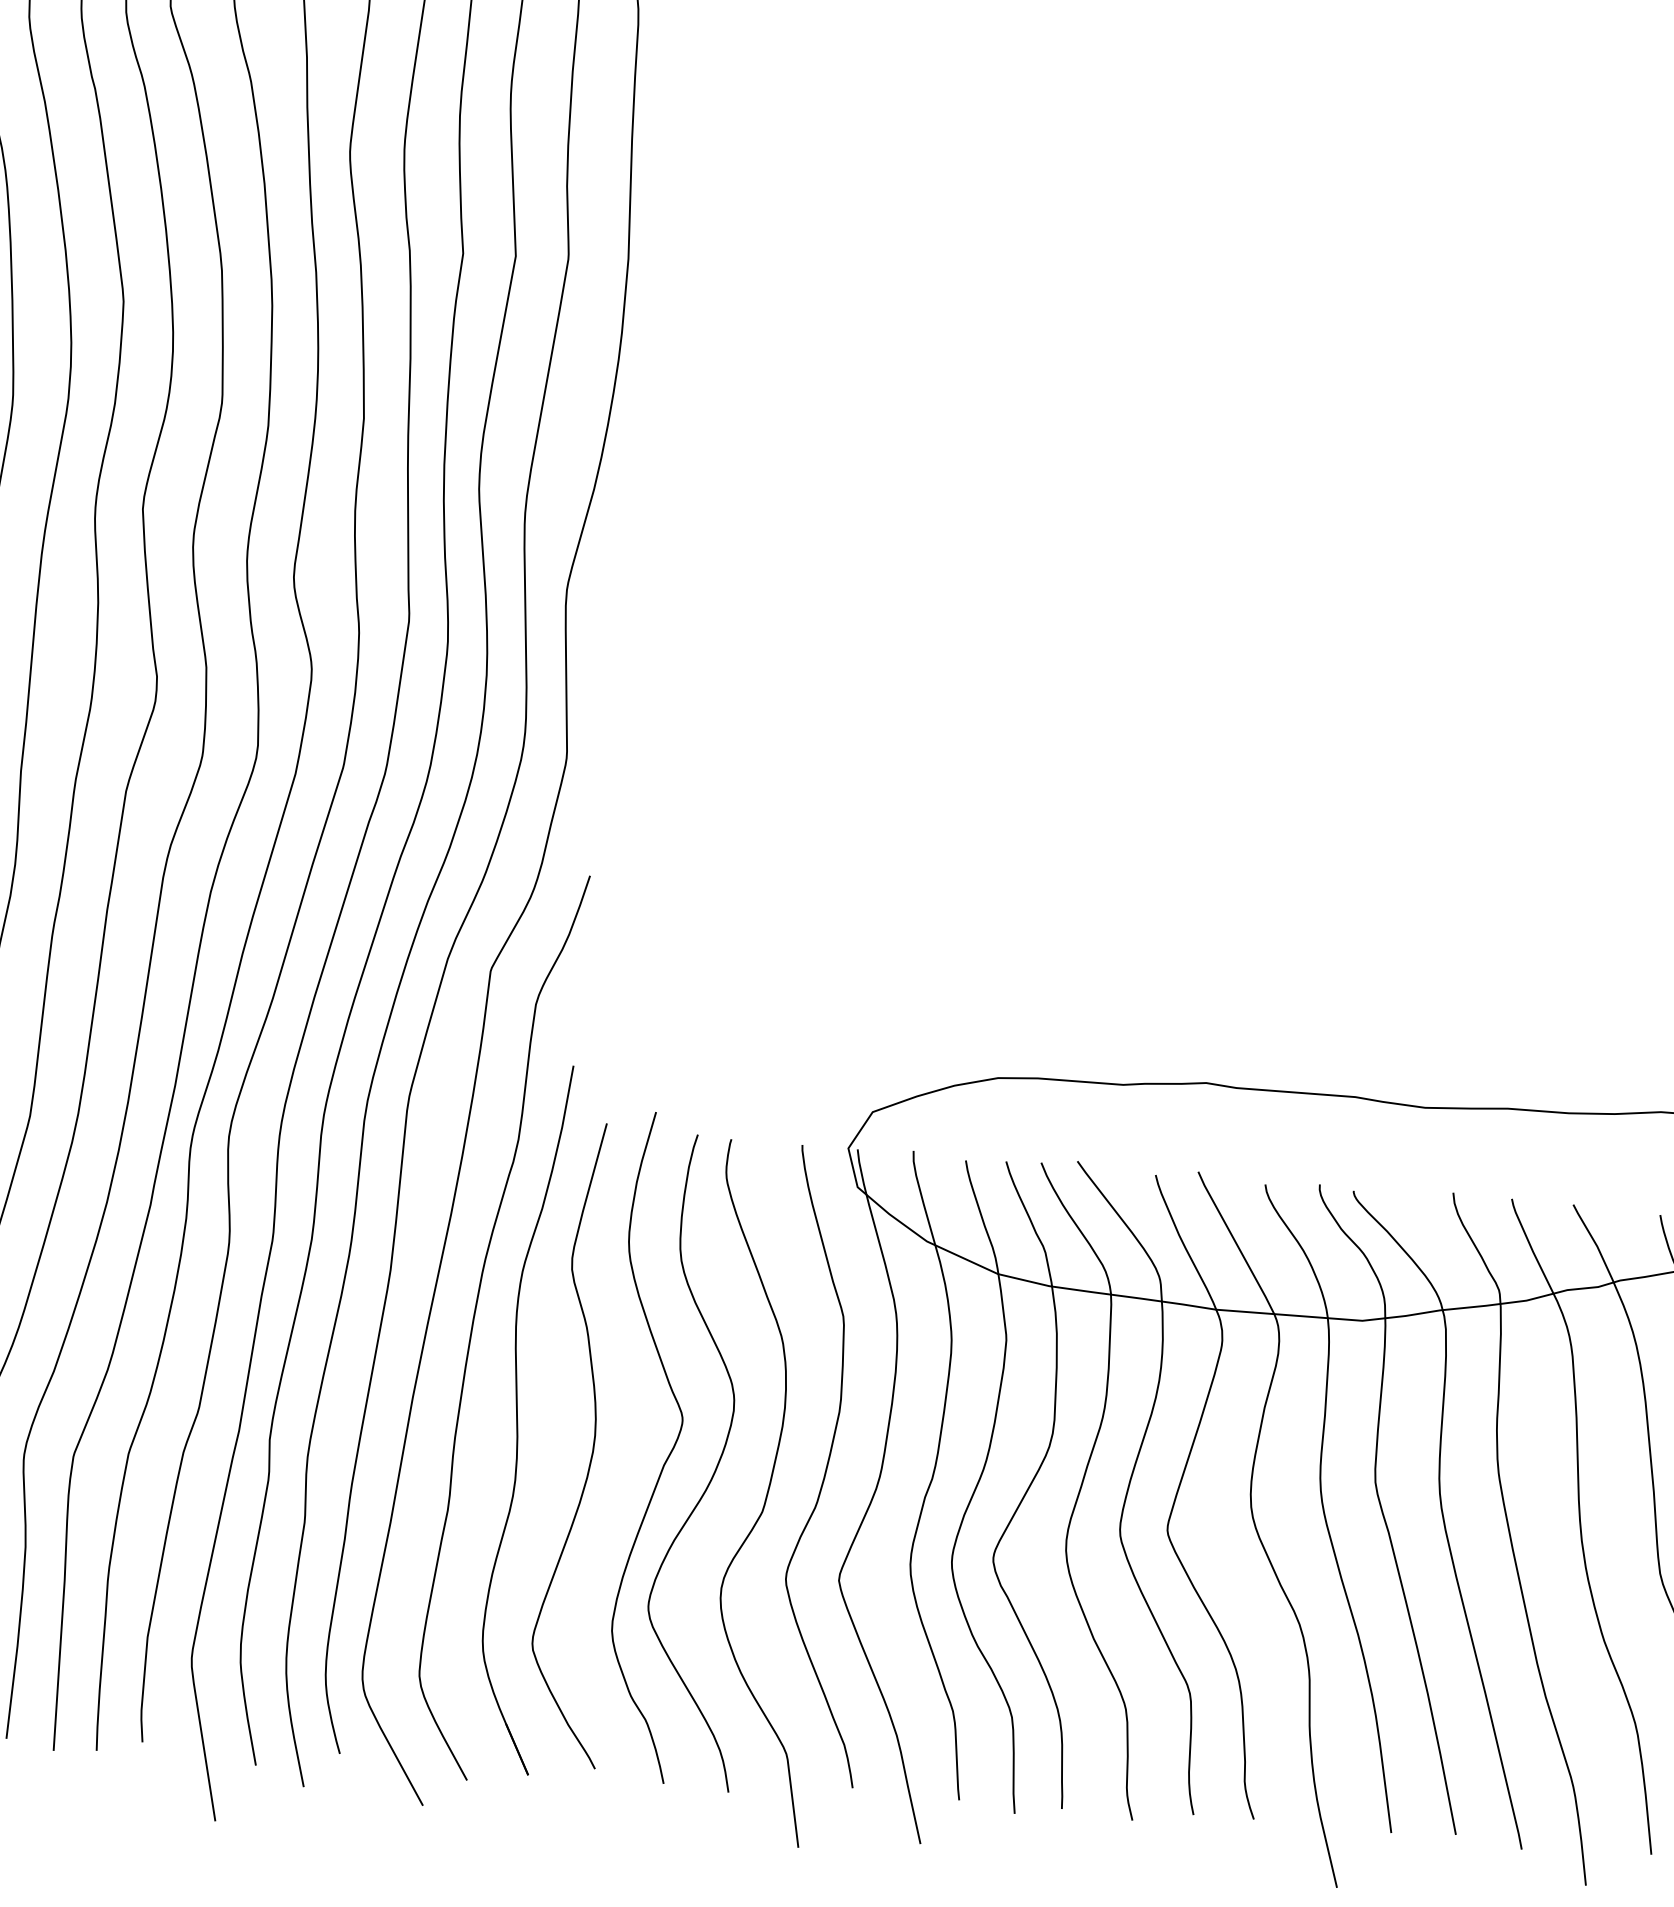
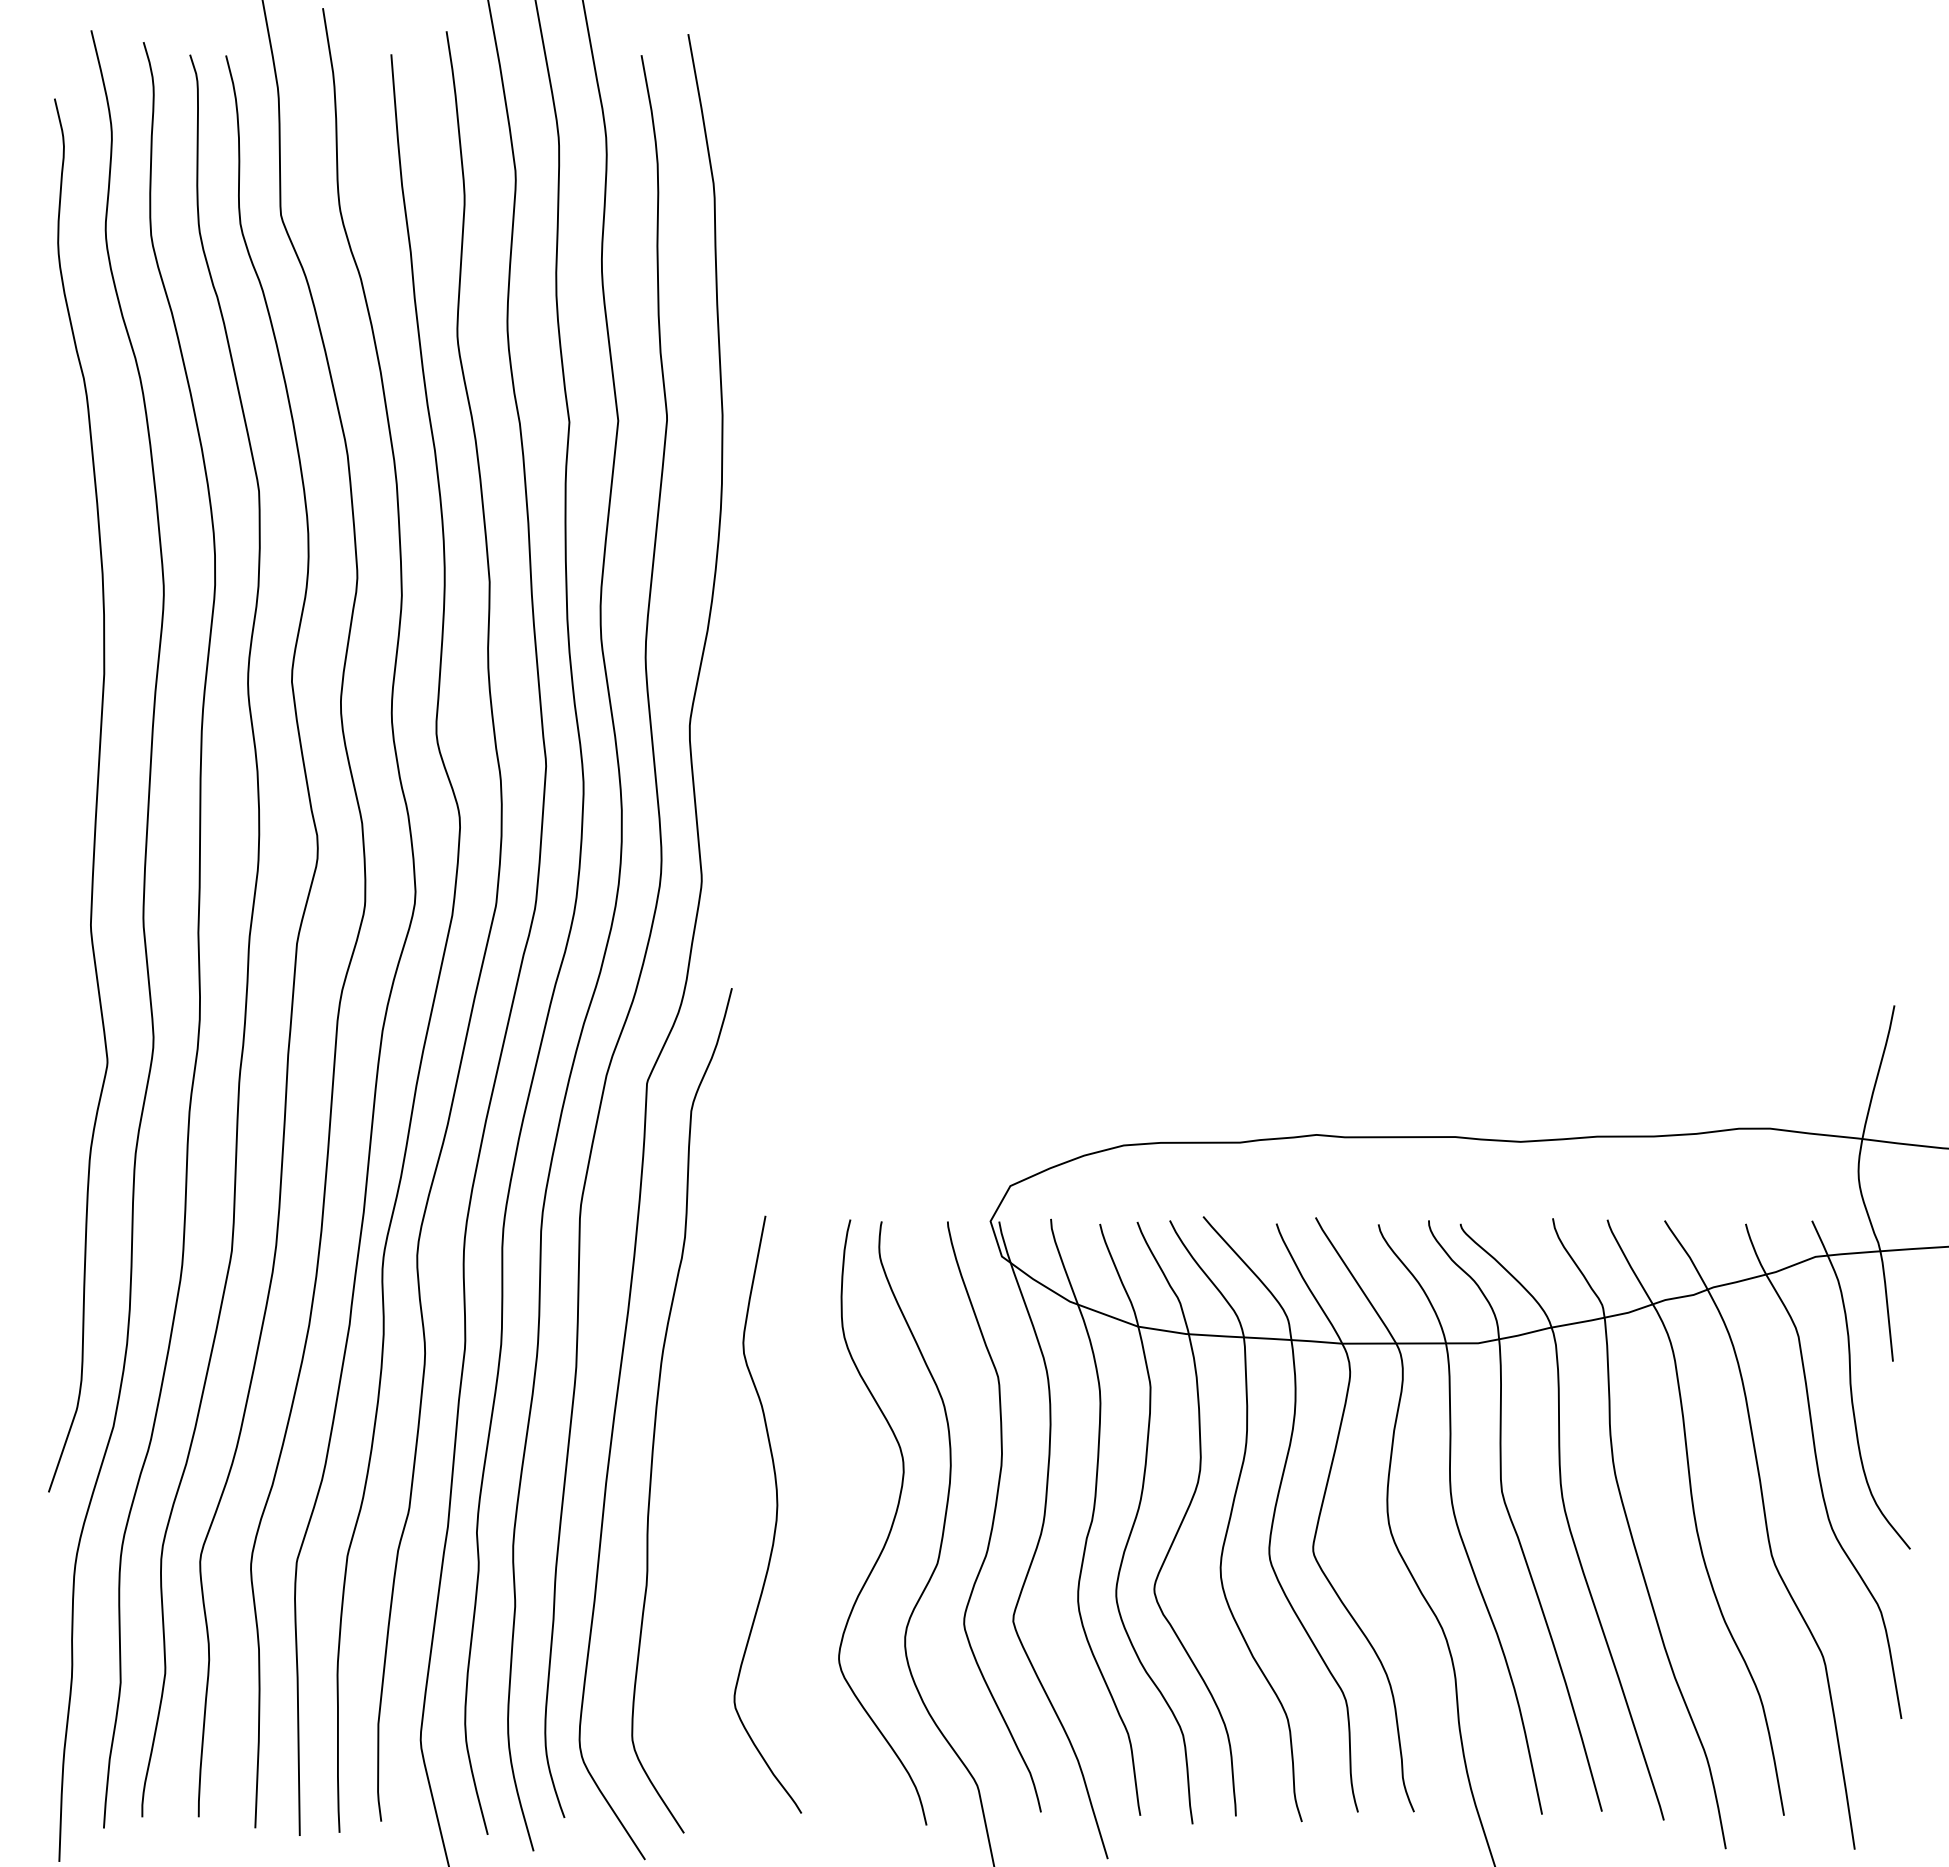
part: (518, 1421) -> (705, 1497), removed
curve: (667, 1456) -> (845, 1519), removed

